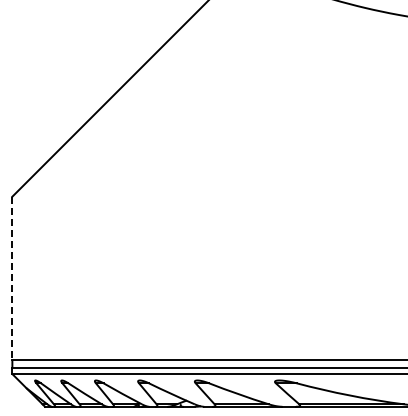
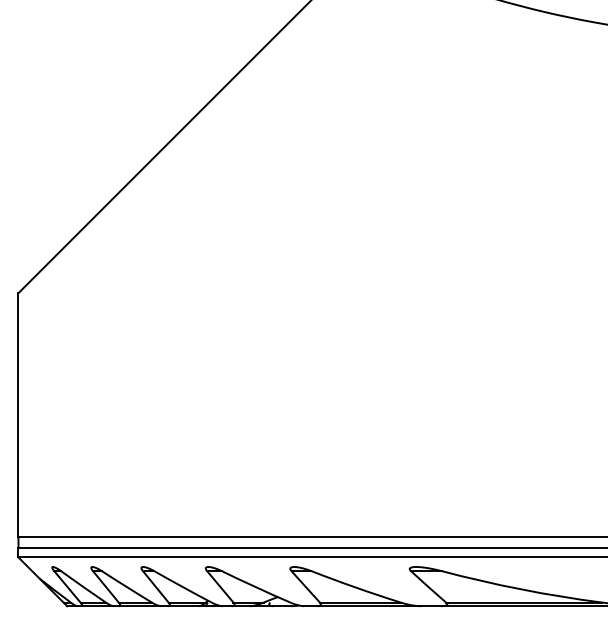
line: (12, 278) -> (18, 415), dashed -> solid

